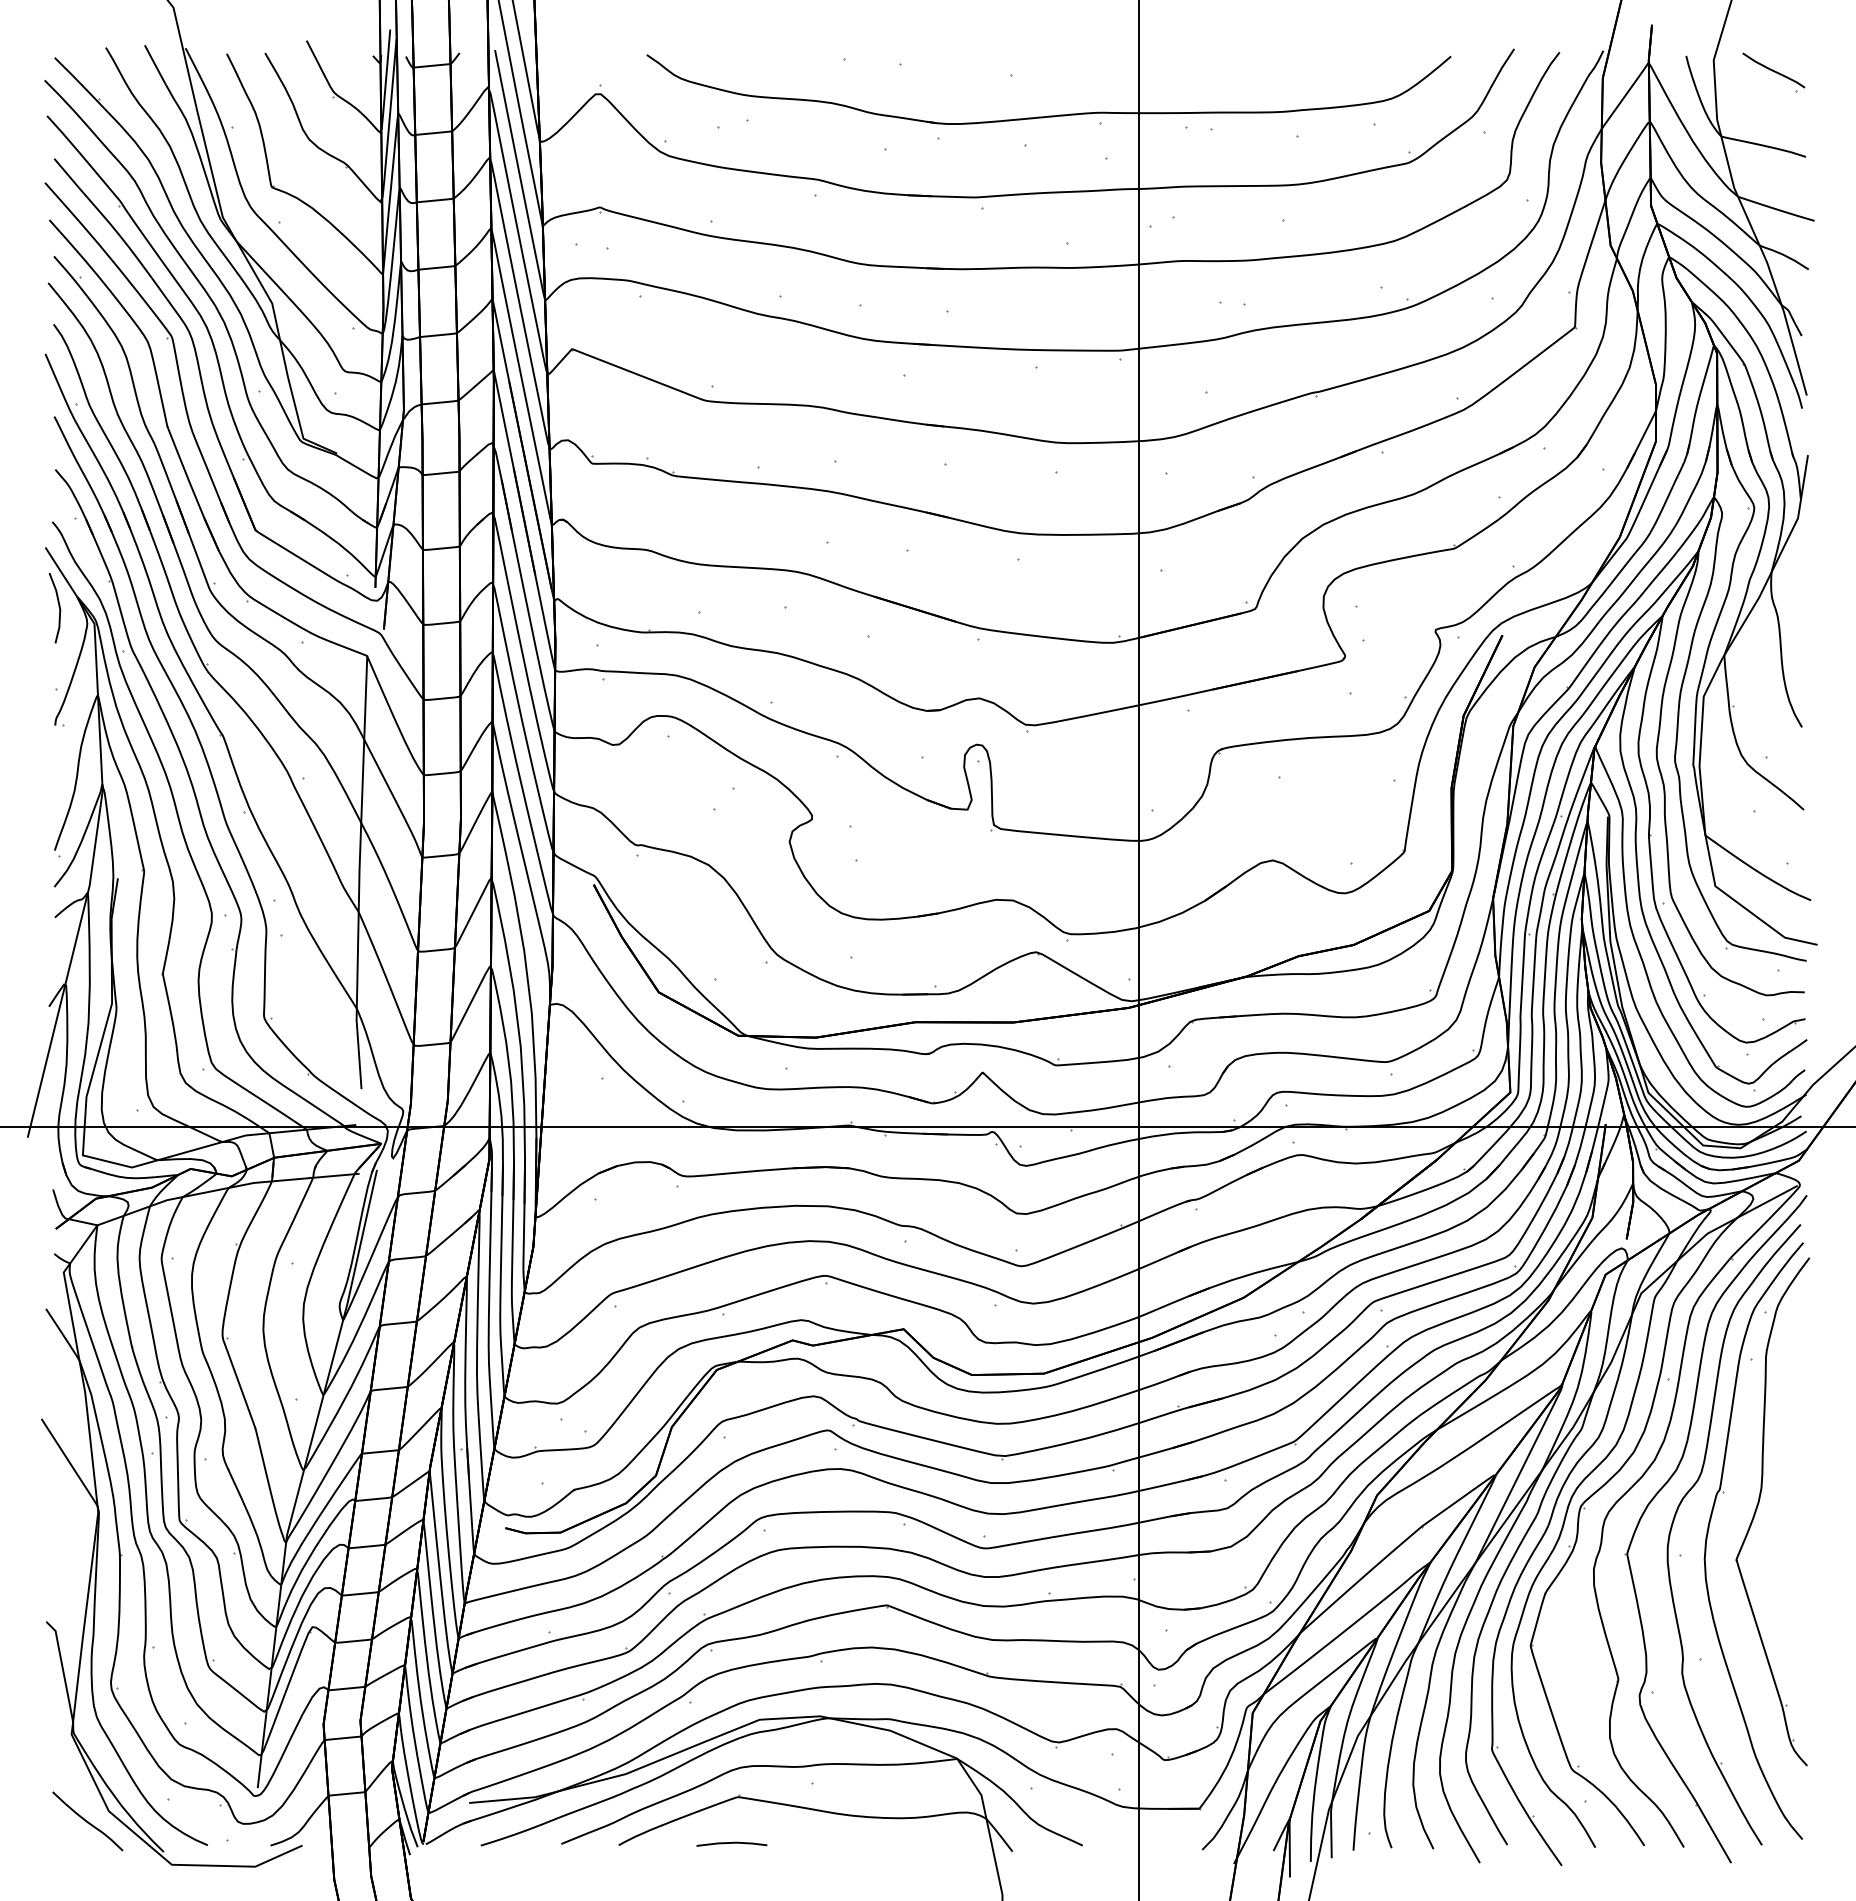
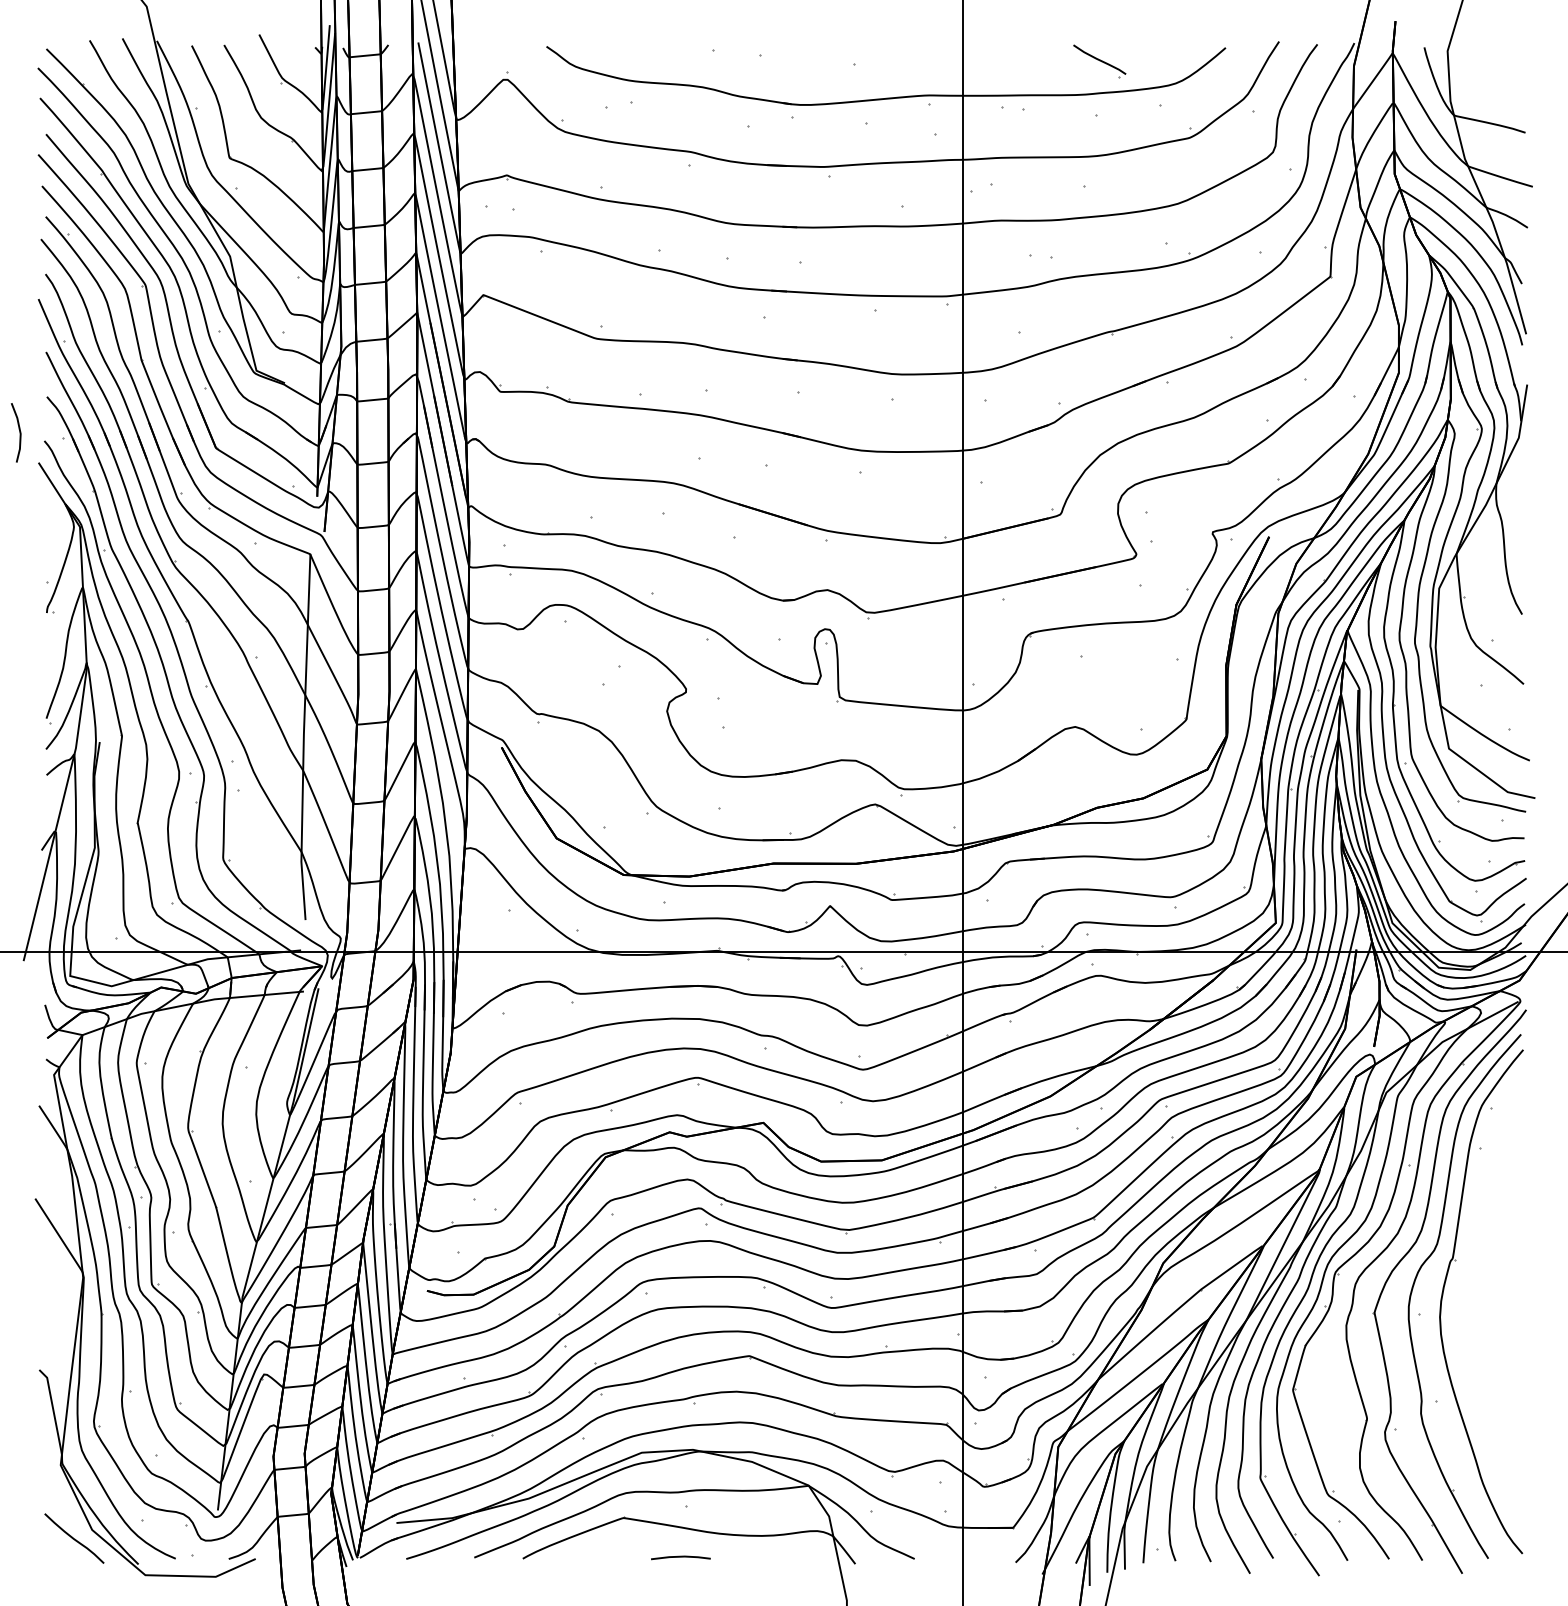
part: (1773, 72) -> (1099, 61), moved
line: (58, 607) -> (19, 432), moved
part: (1758, 1506) -> (1485, 1272), removed
line: (731, 1843) -> (680, 1557), moved

